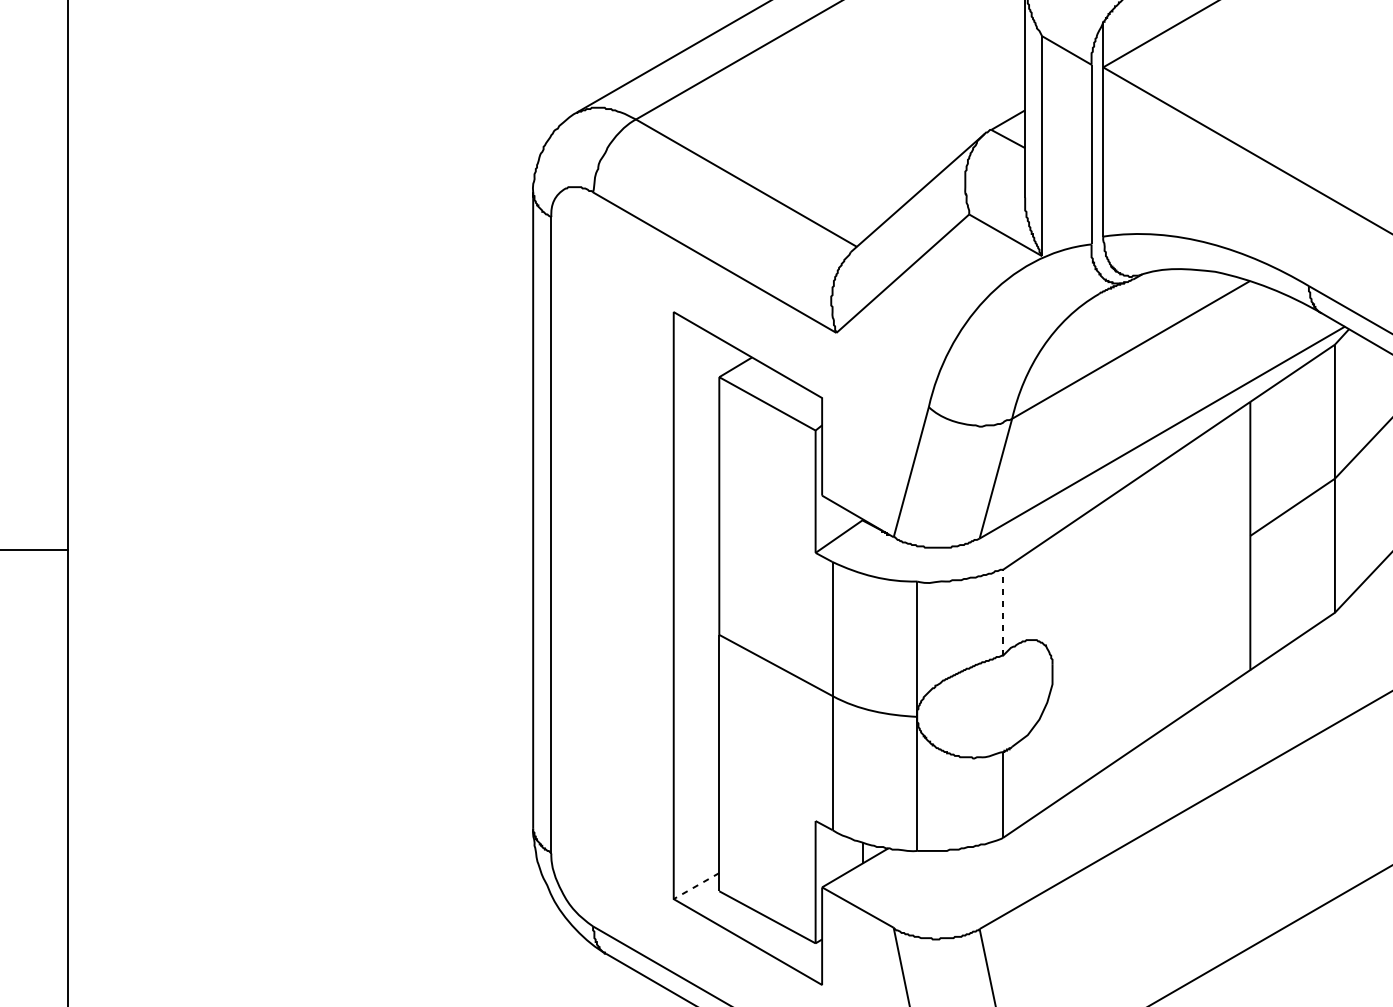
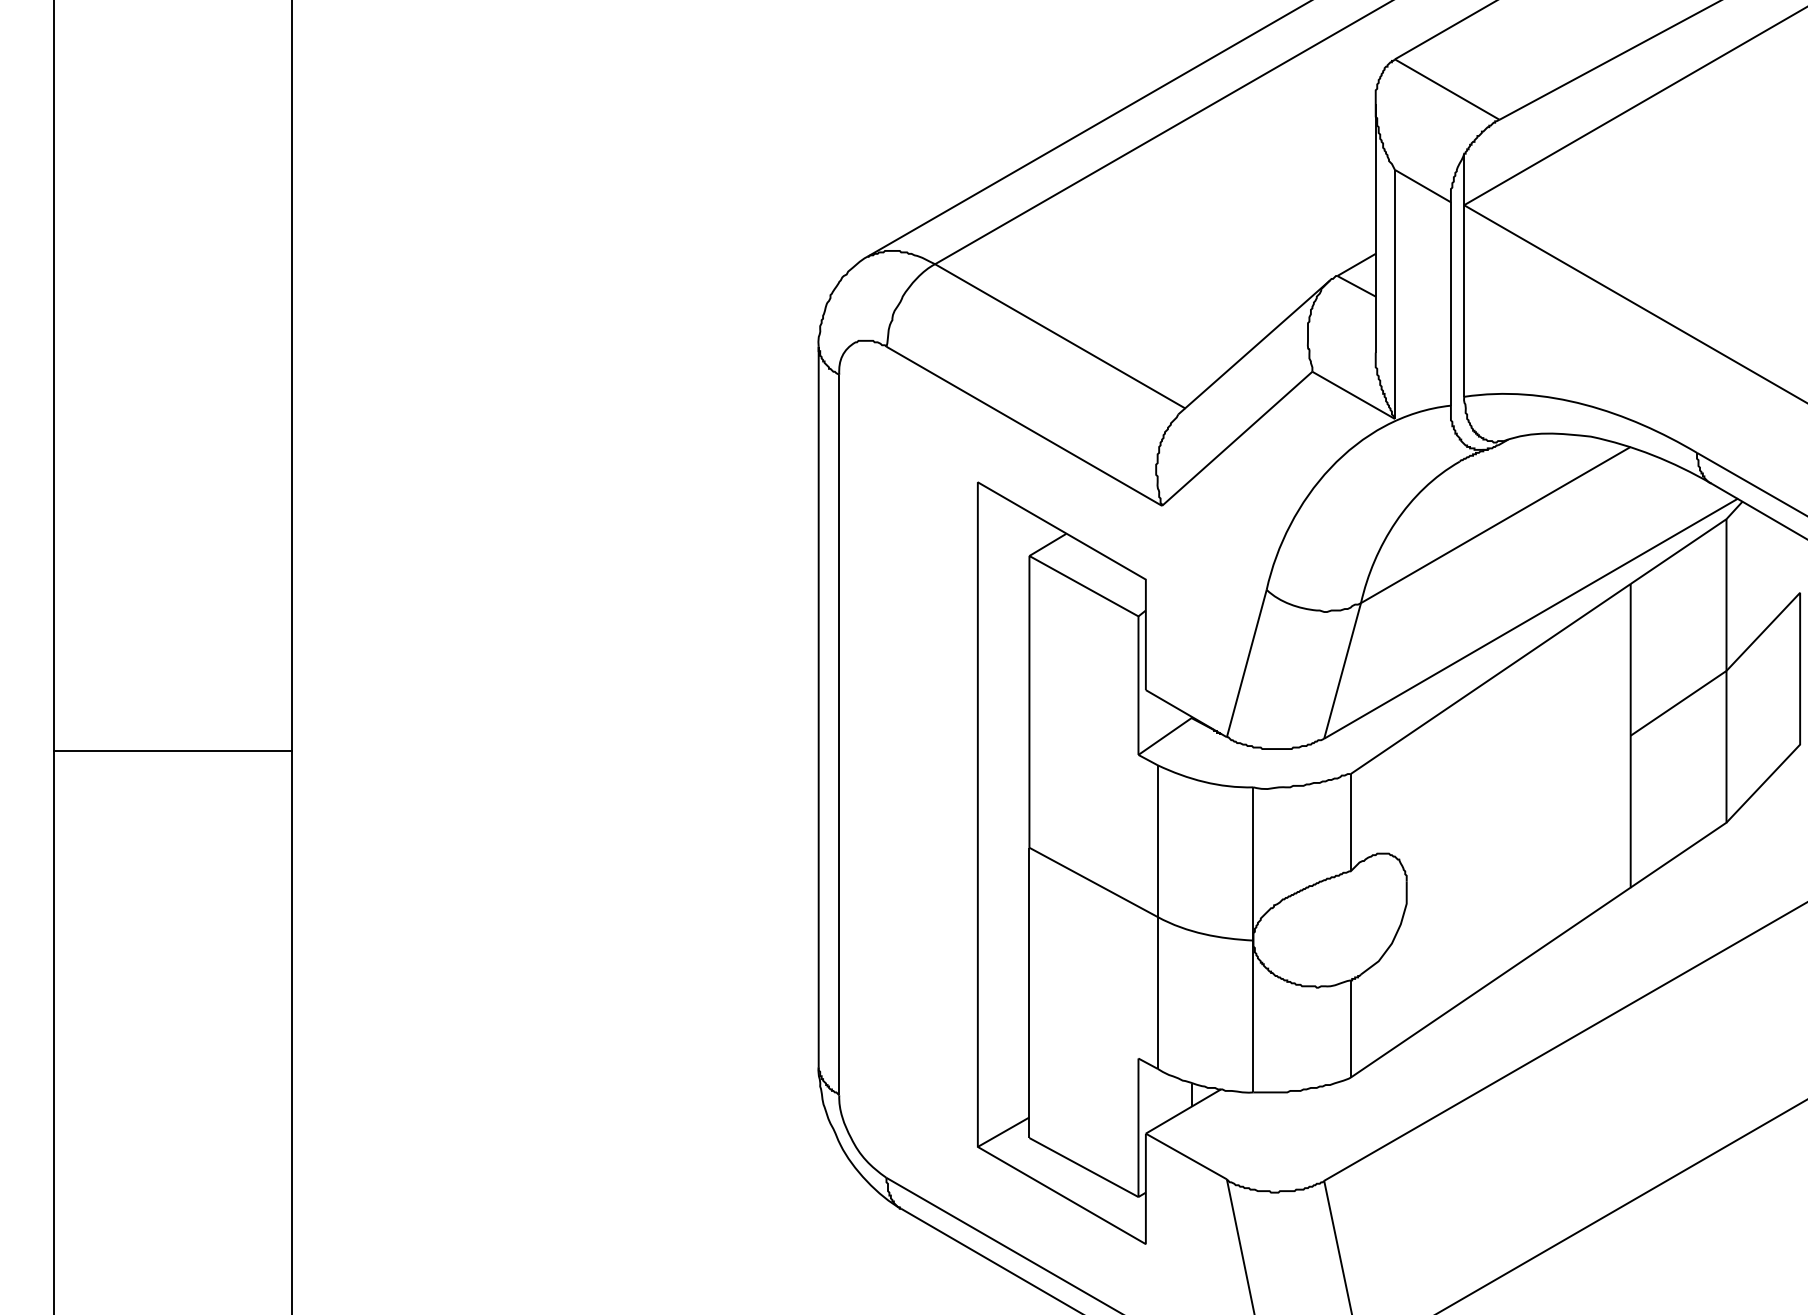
line: (1002, 612) -> (1350, 822), dashed -> solid
line: (696, 886) -> (1003, 1132), dashed -> solid

